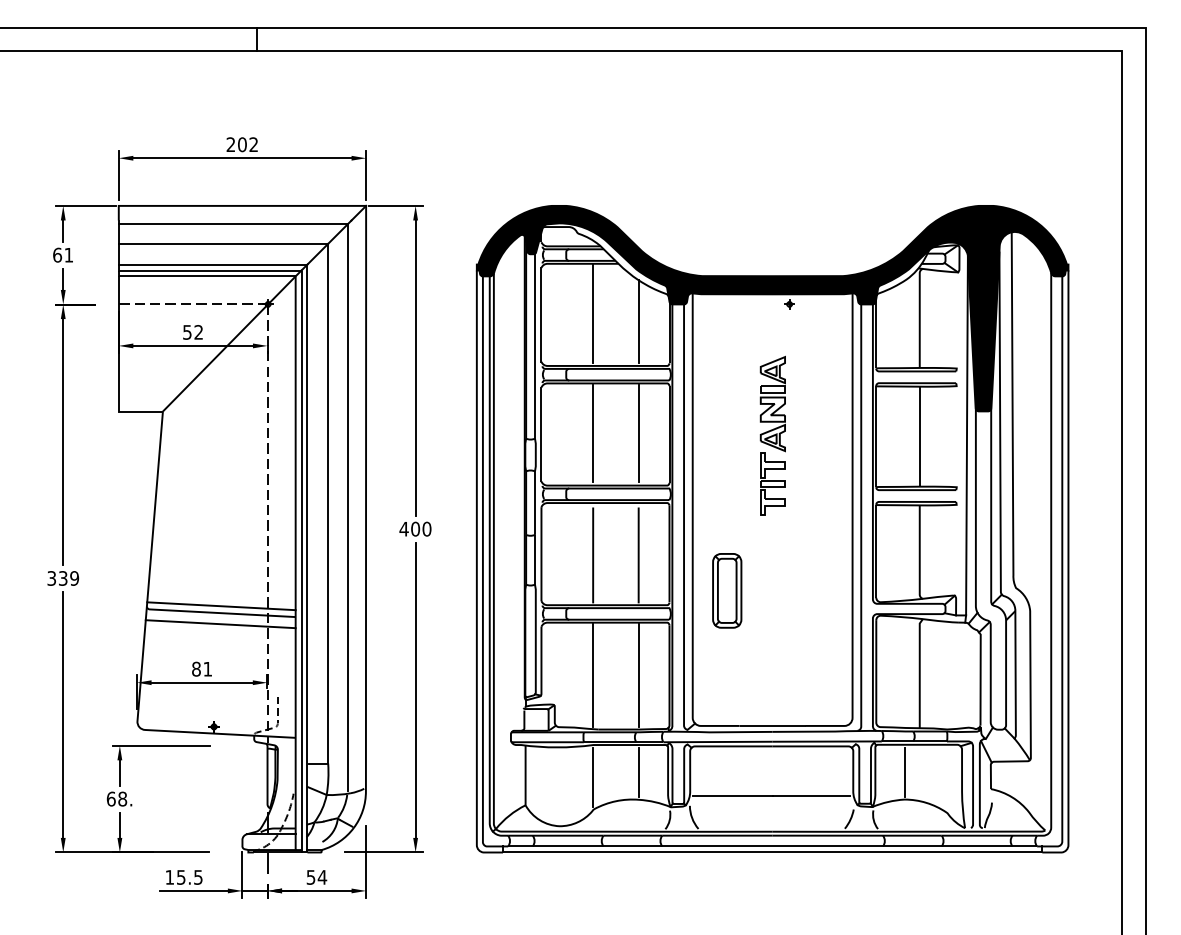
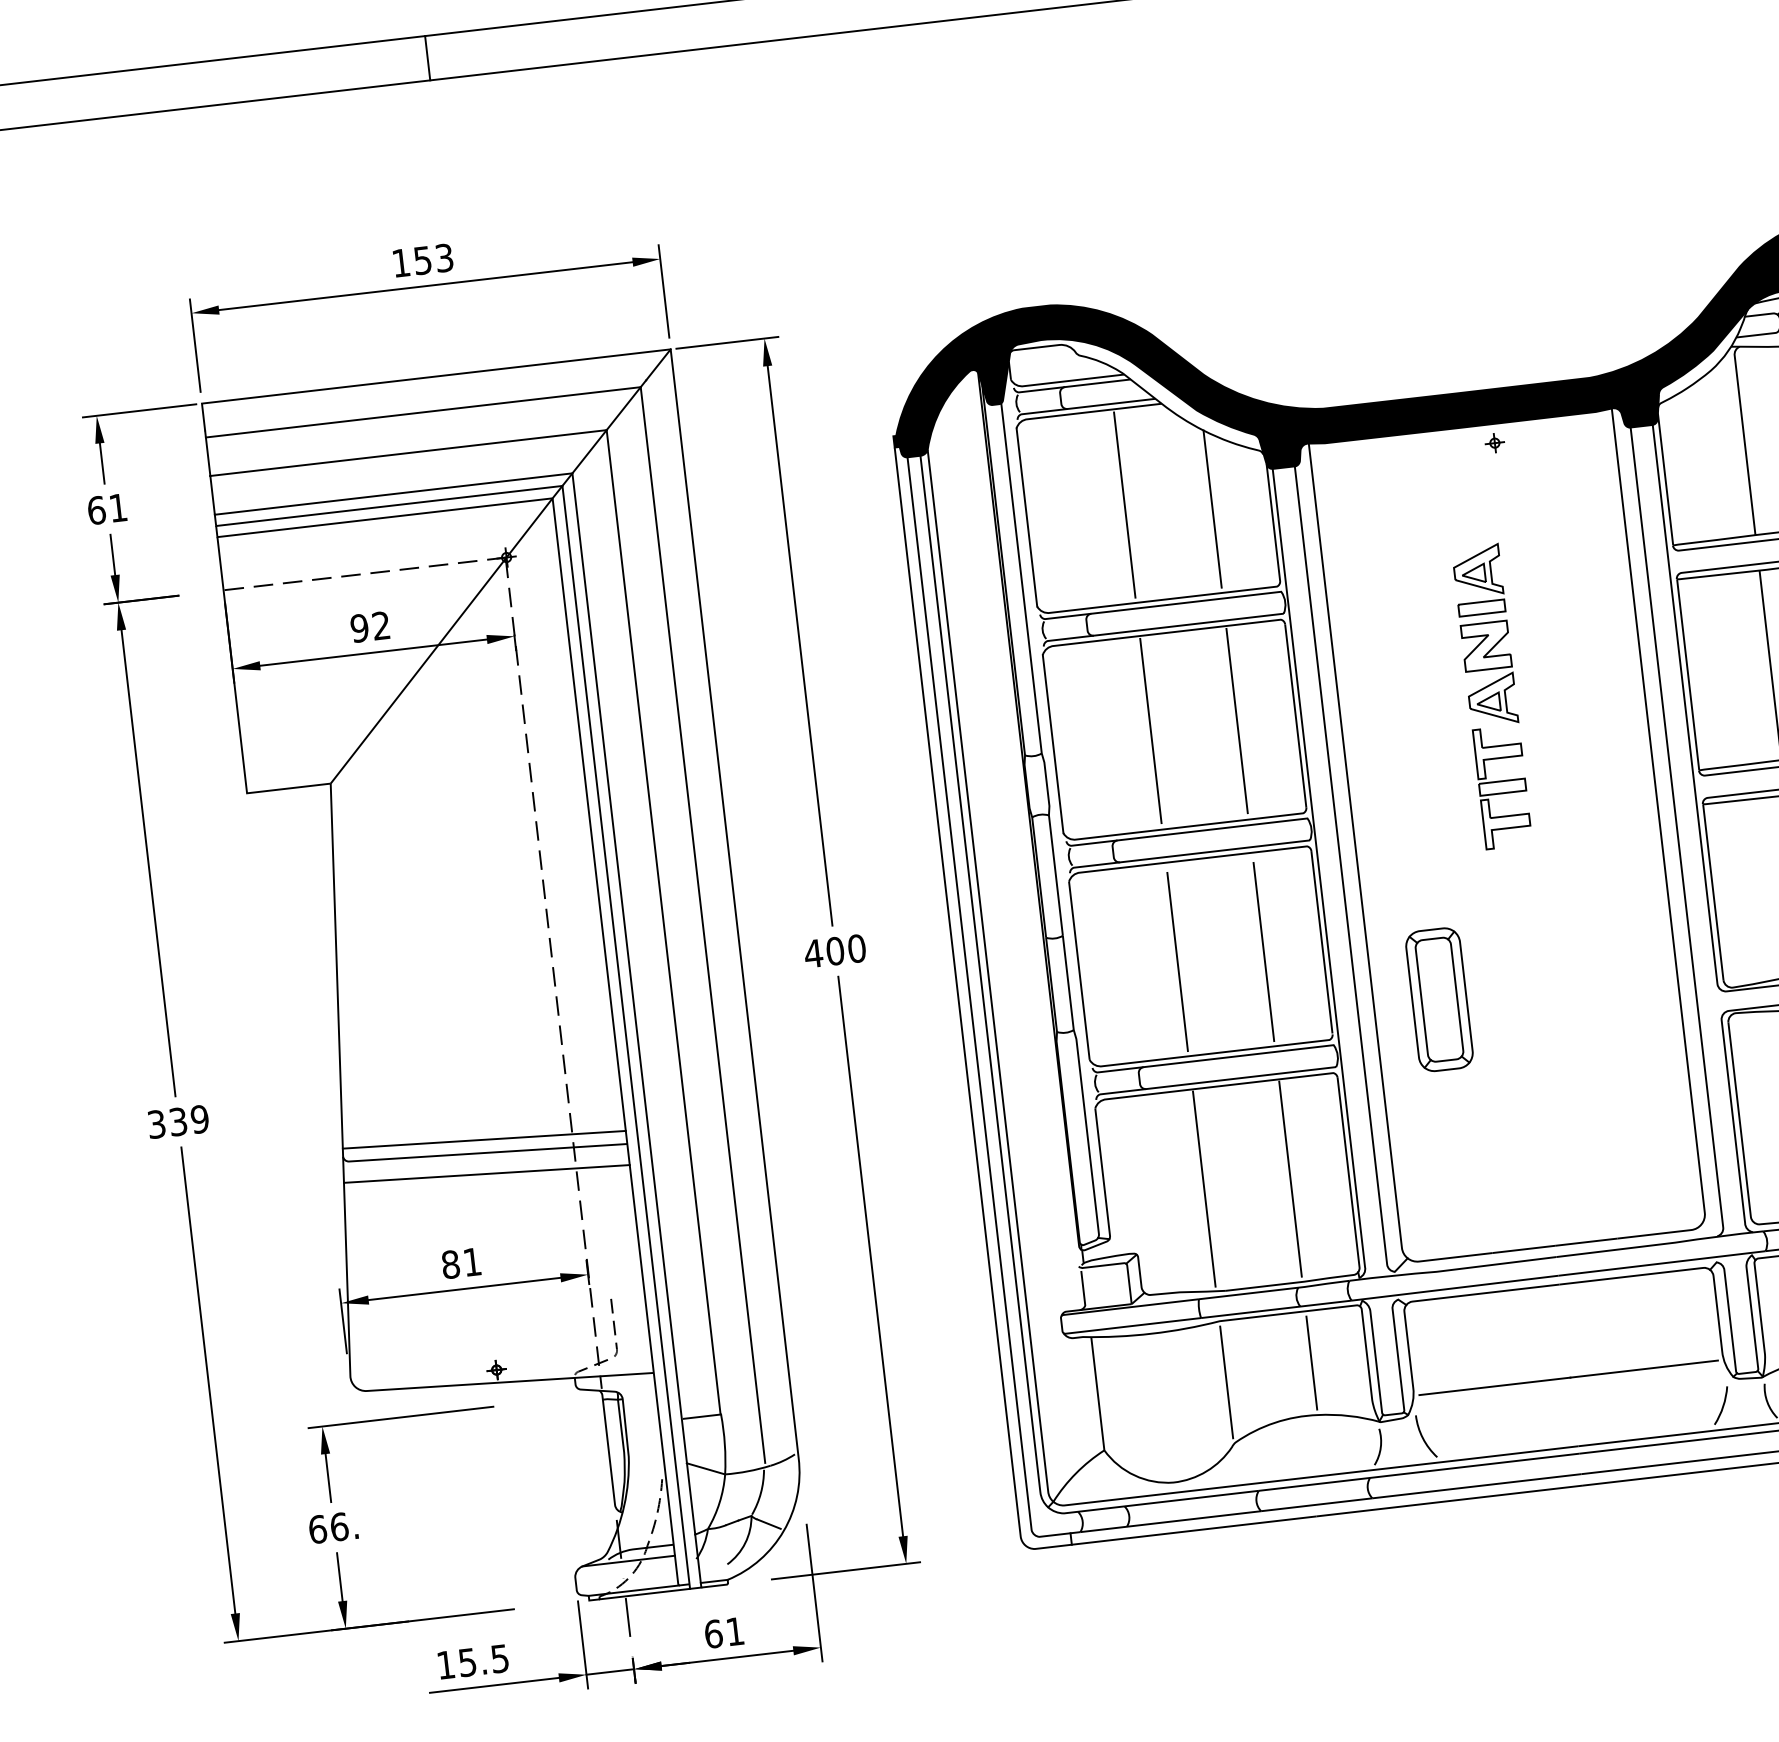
text: (242, 144) -> (422, 260), 202 -> 153
text: (186, 332) -> (358, 628), 52 -> 92
text: (122, 798) -> (338, 1525), 68. -> 66.
text: (316, 877) -> (723, 1633), 54 -> 61

